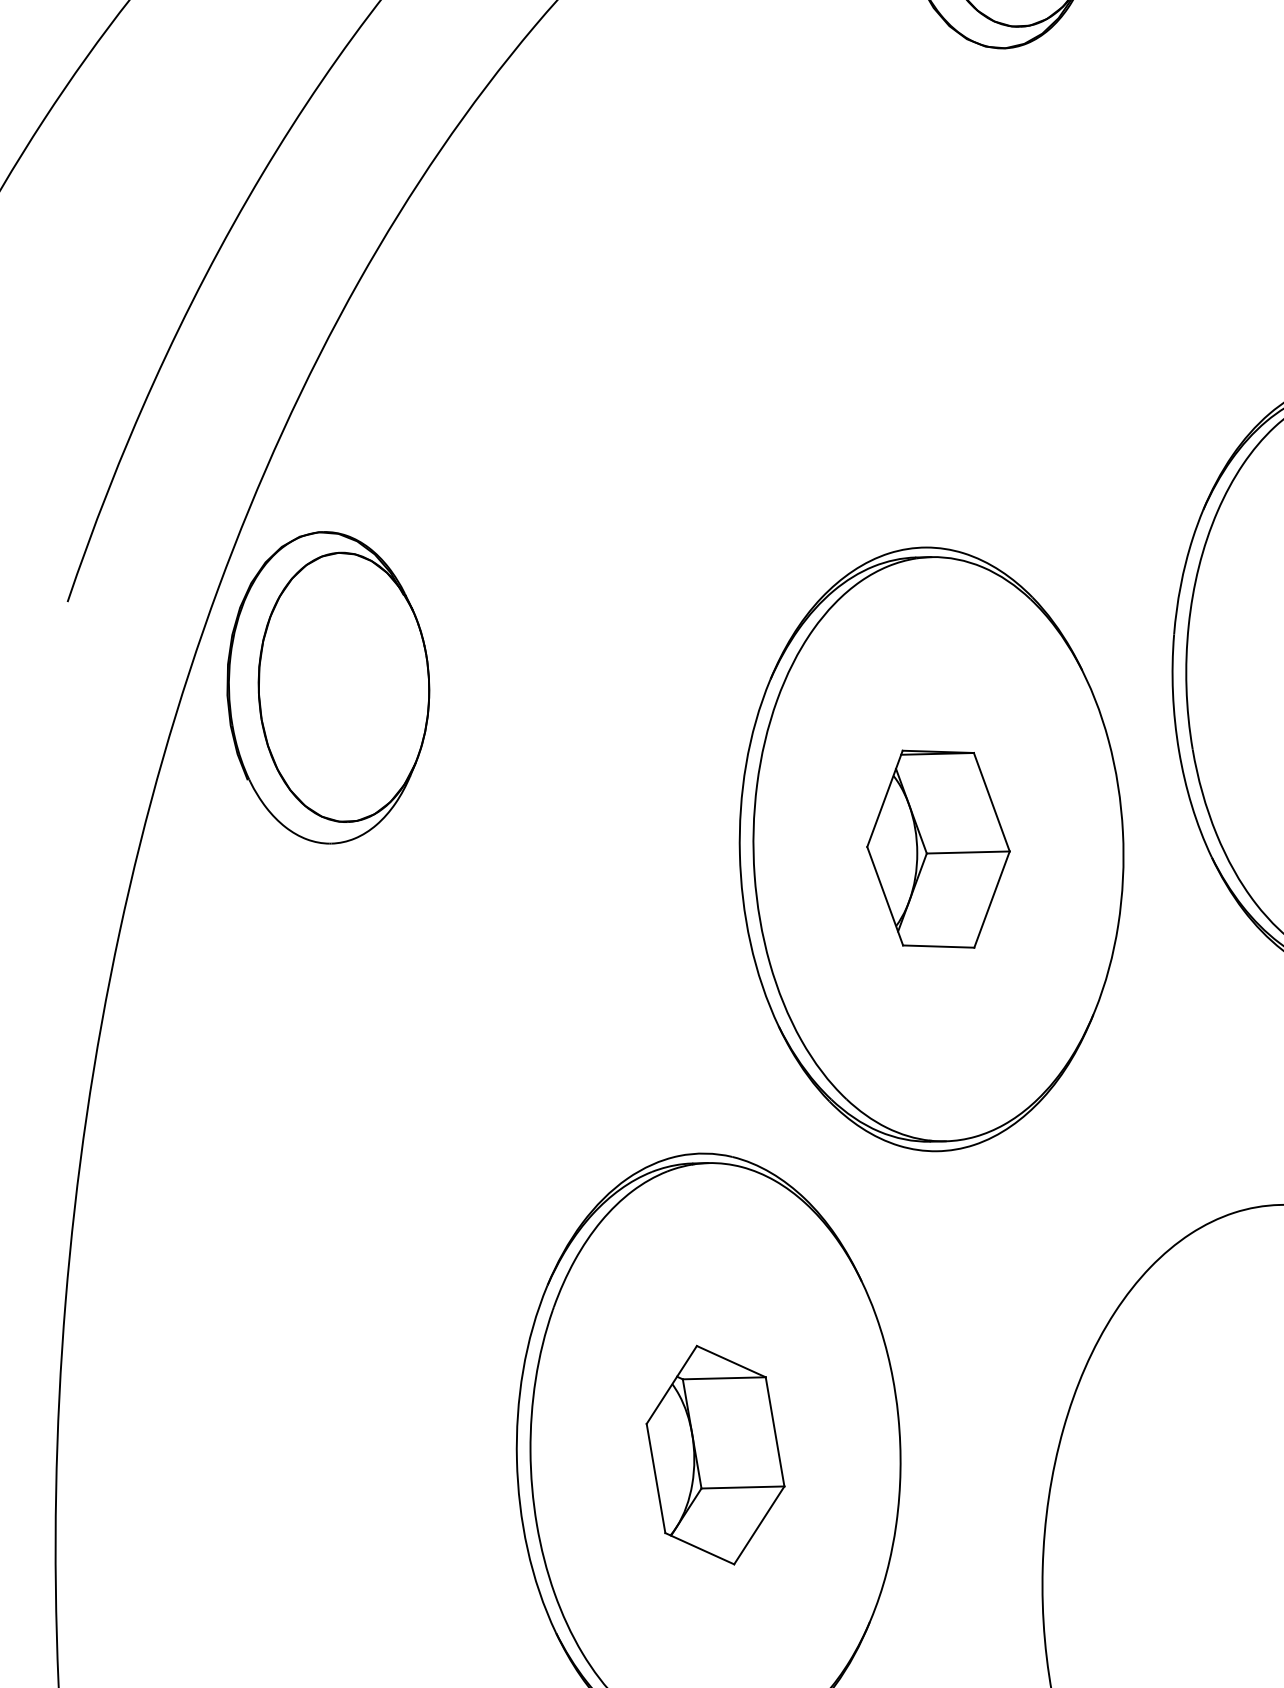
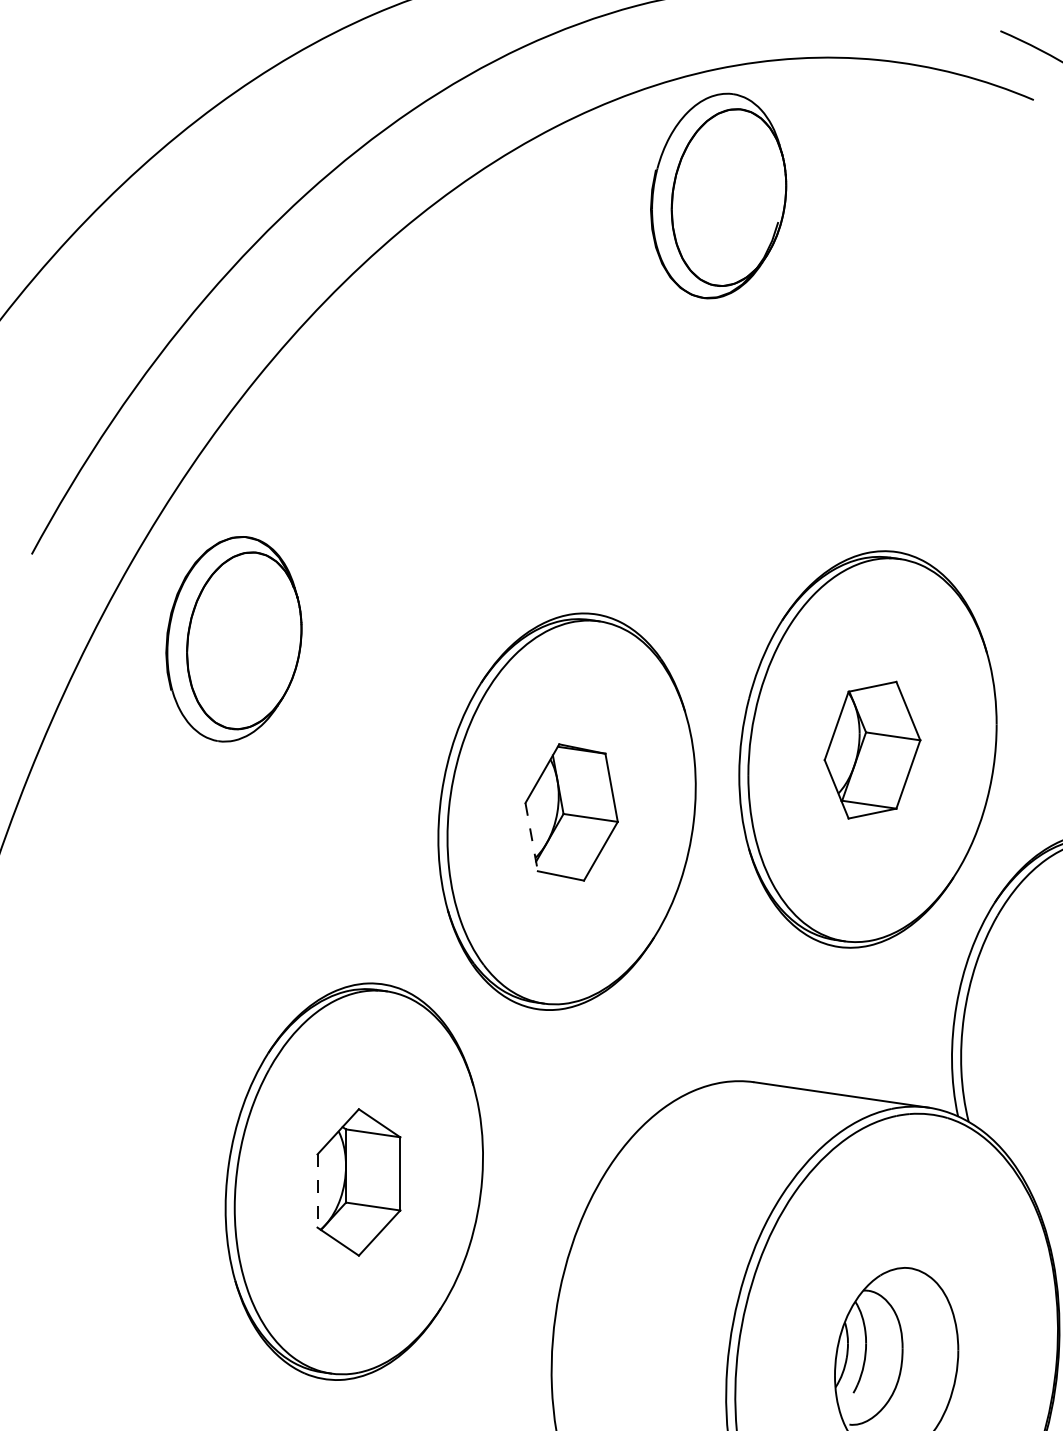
part: (327, 688) -> (233, 639), moved
line: (885, 896) -> (531, 837), solid -> dashed
line: (656, 1479) -> (317, 1191), solid -> dashed

